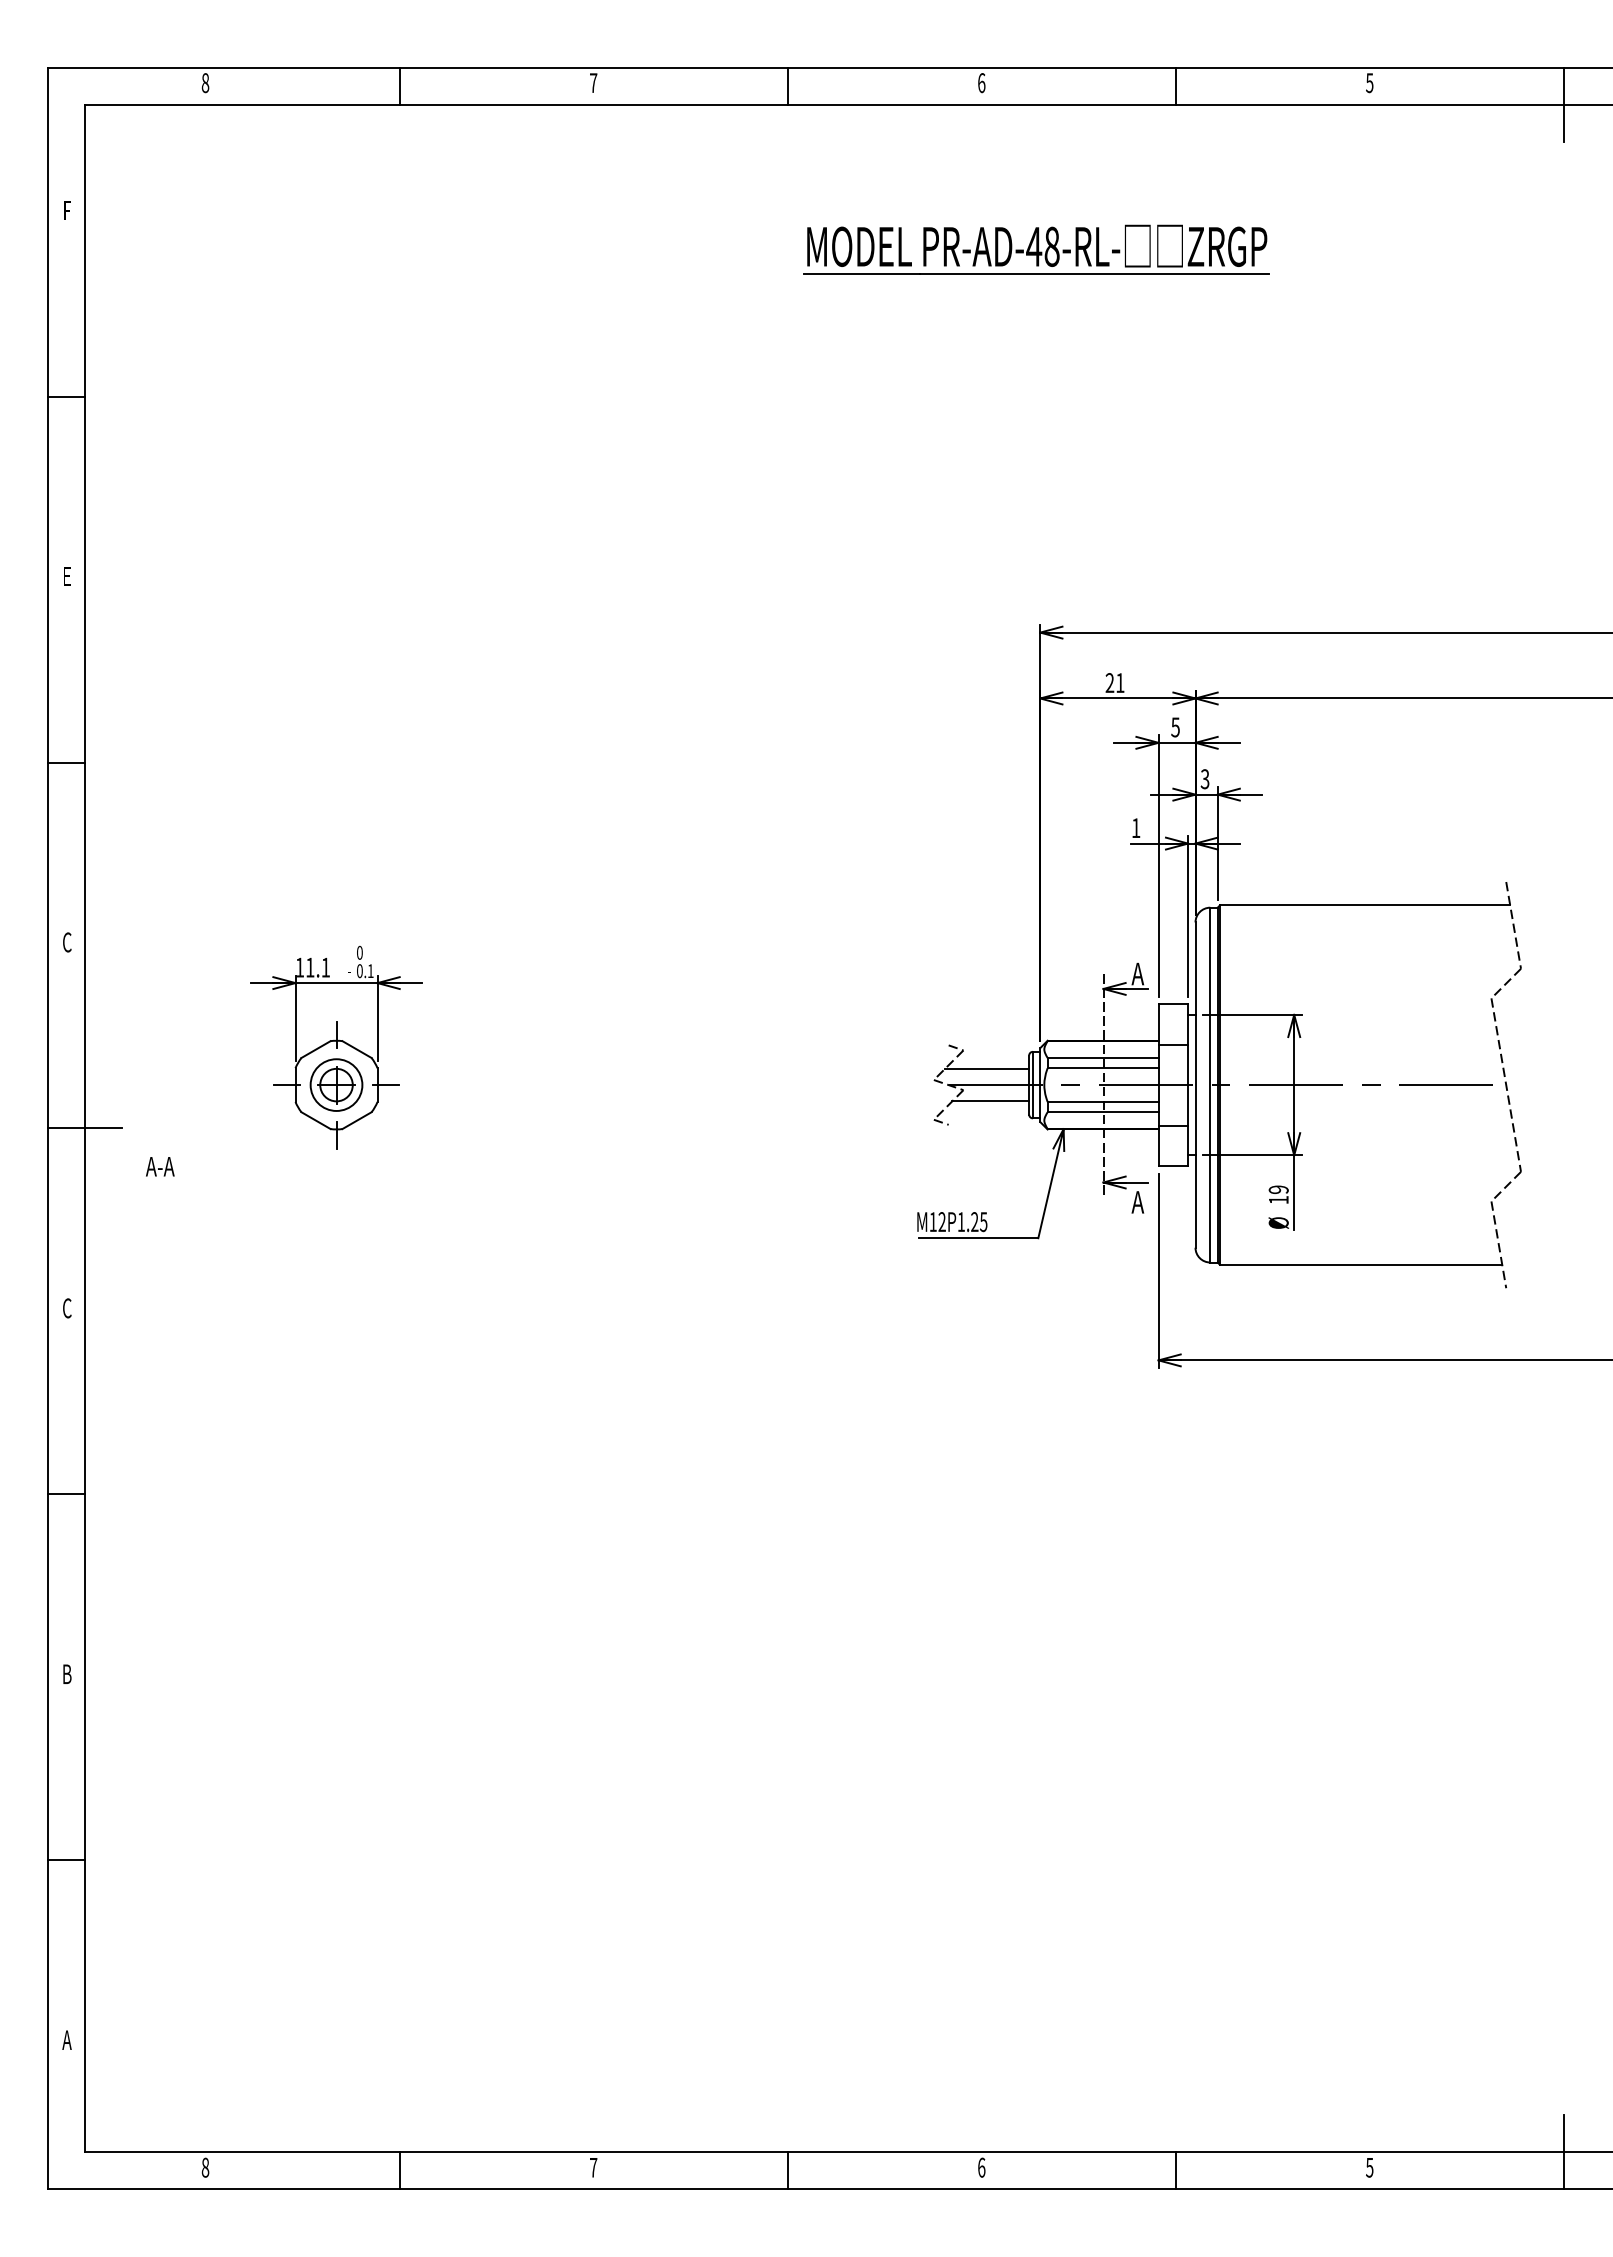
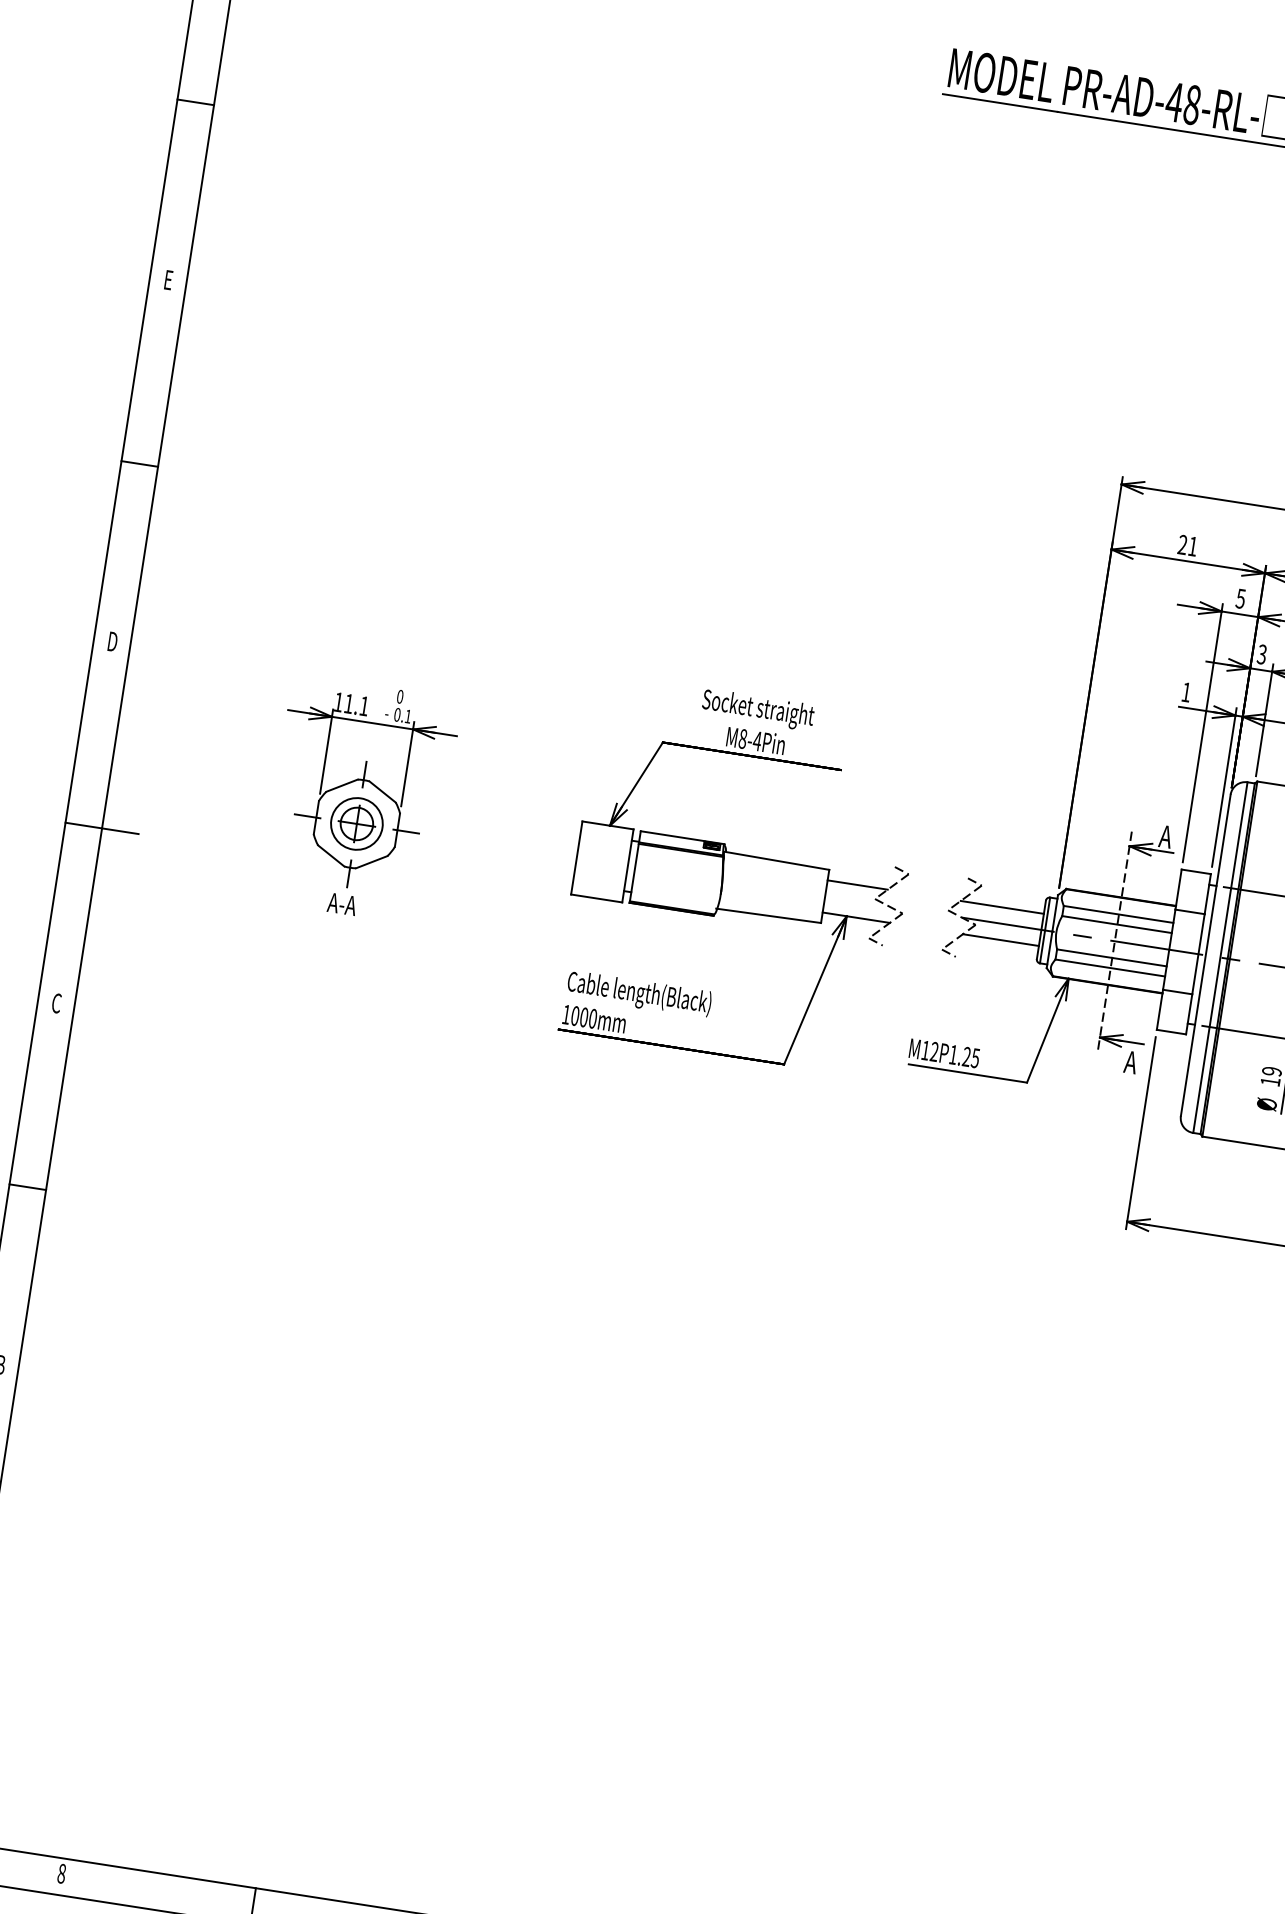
text: (67, 942) -> (112, 641), C -> D
part: (723, 1077) -> (740, 875), added
text: (160, 1166) -> (342, 904), moved

